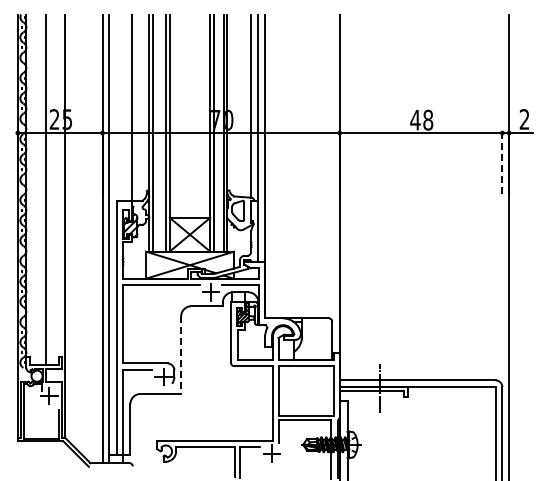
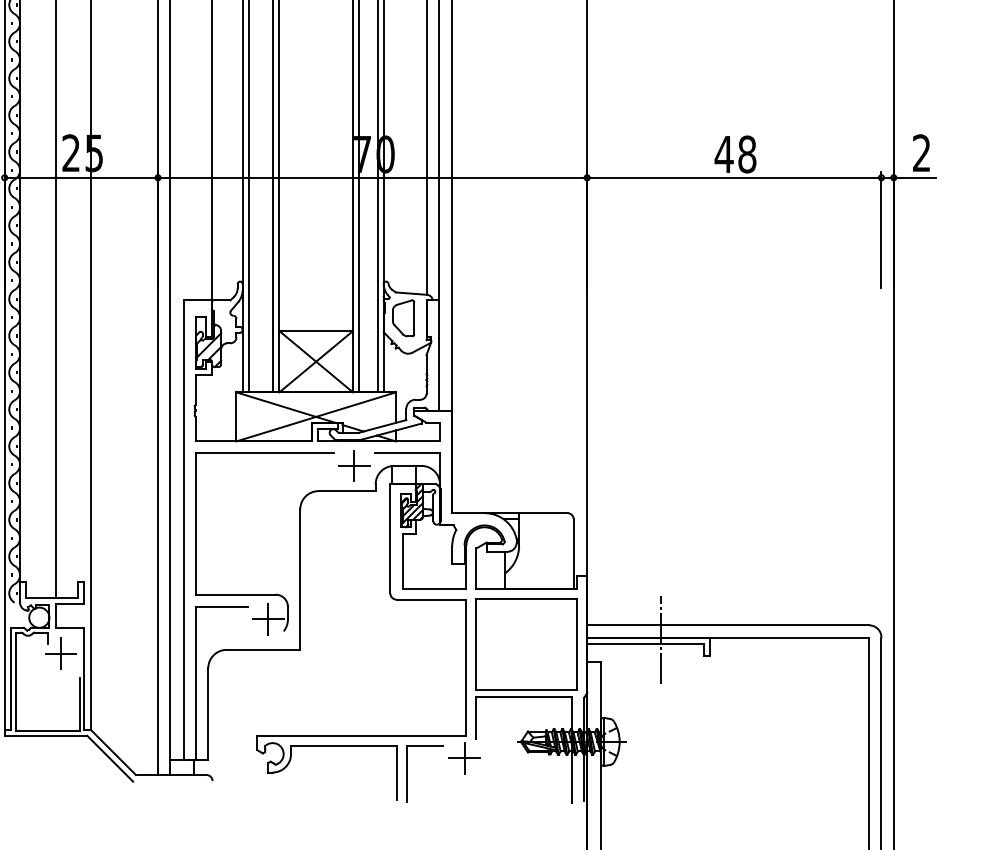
line: (502, 161) -> (881, 229), dashed -> solid
line: (181, 355) -> (300, 580), dashed -> solid

